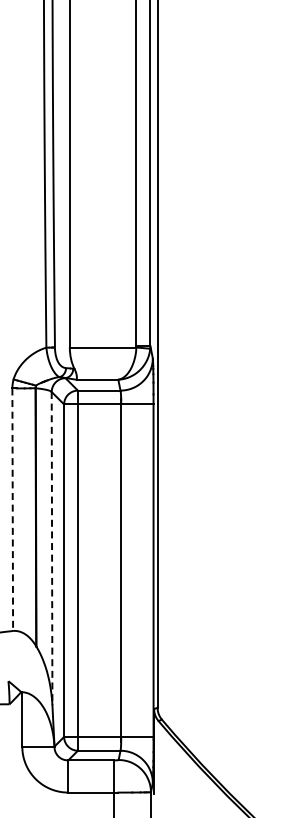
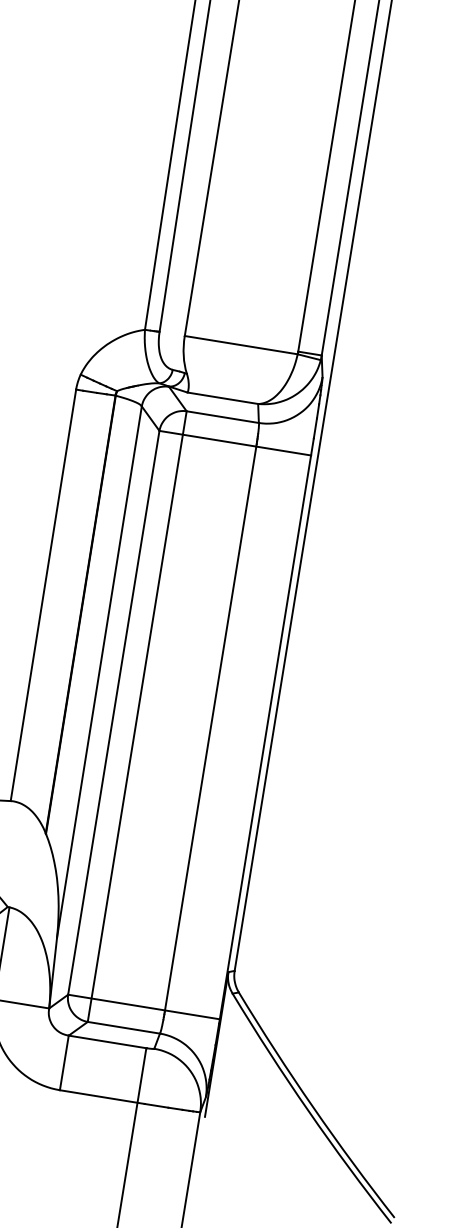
line: (12, 510) -> (42, 596), dashed -> solid
line: (52, 548) -> (100, 672), dashed -> solid

